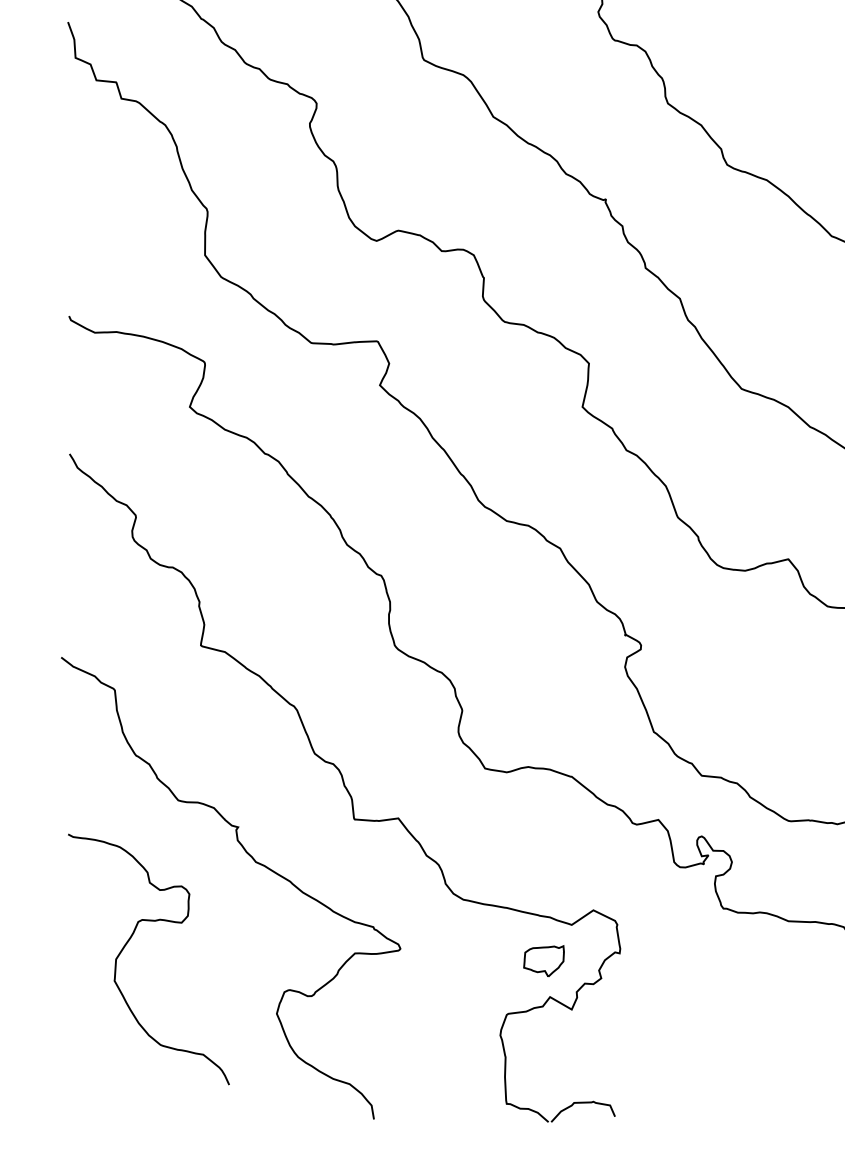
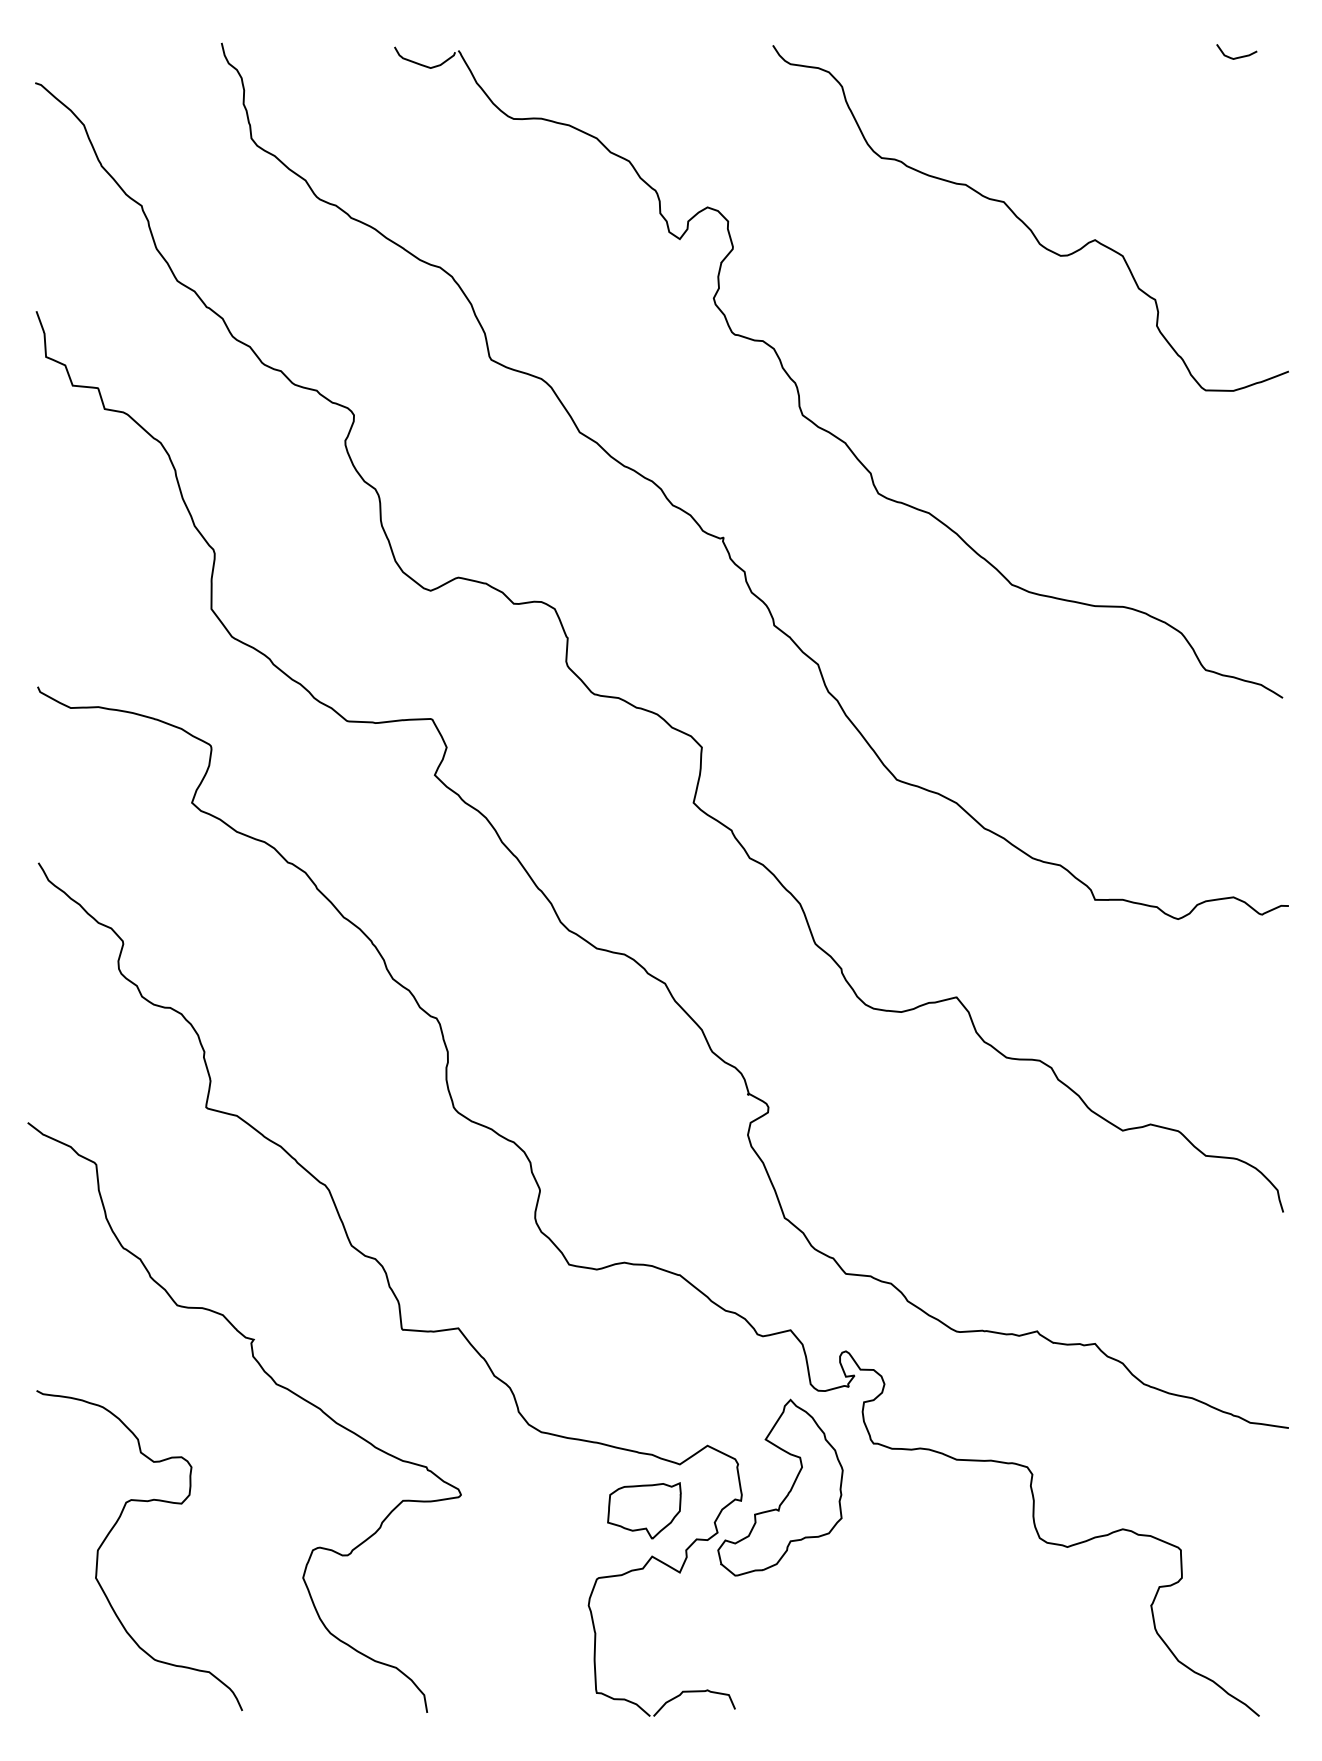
curve: (126, 944) -> (111, 1531), moved
part: (656, 946) -> (788, 1491), added
part: (544, 961) -> (644, 1510), size x1.43

